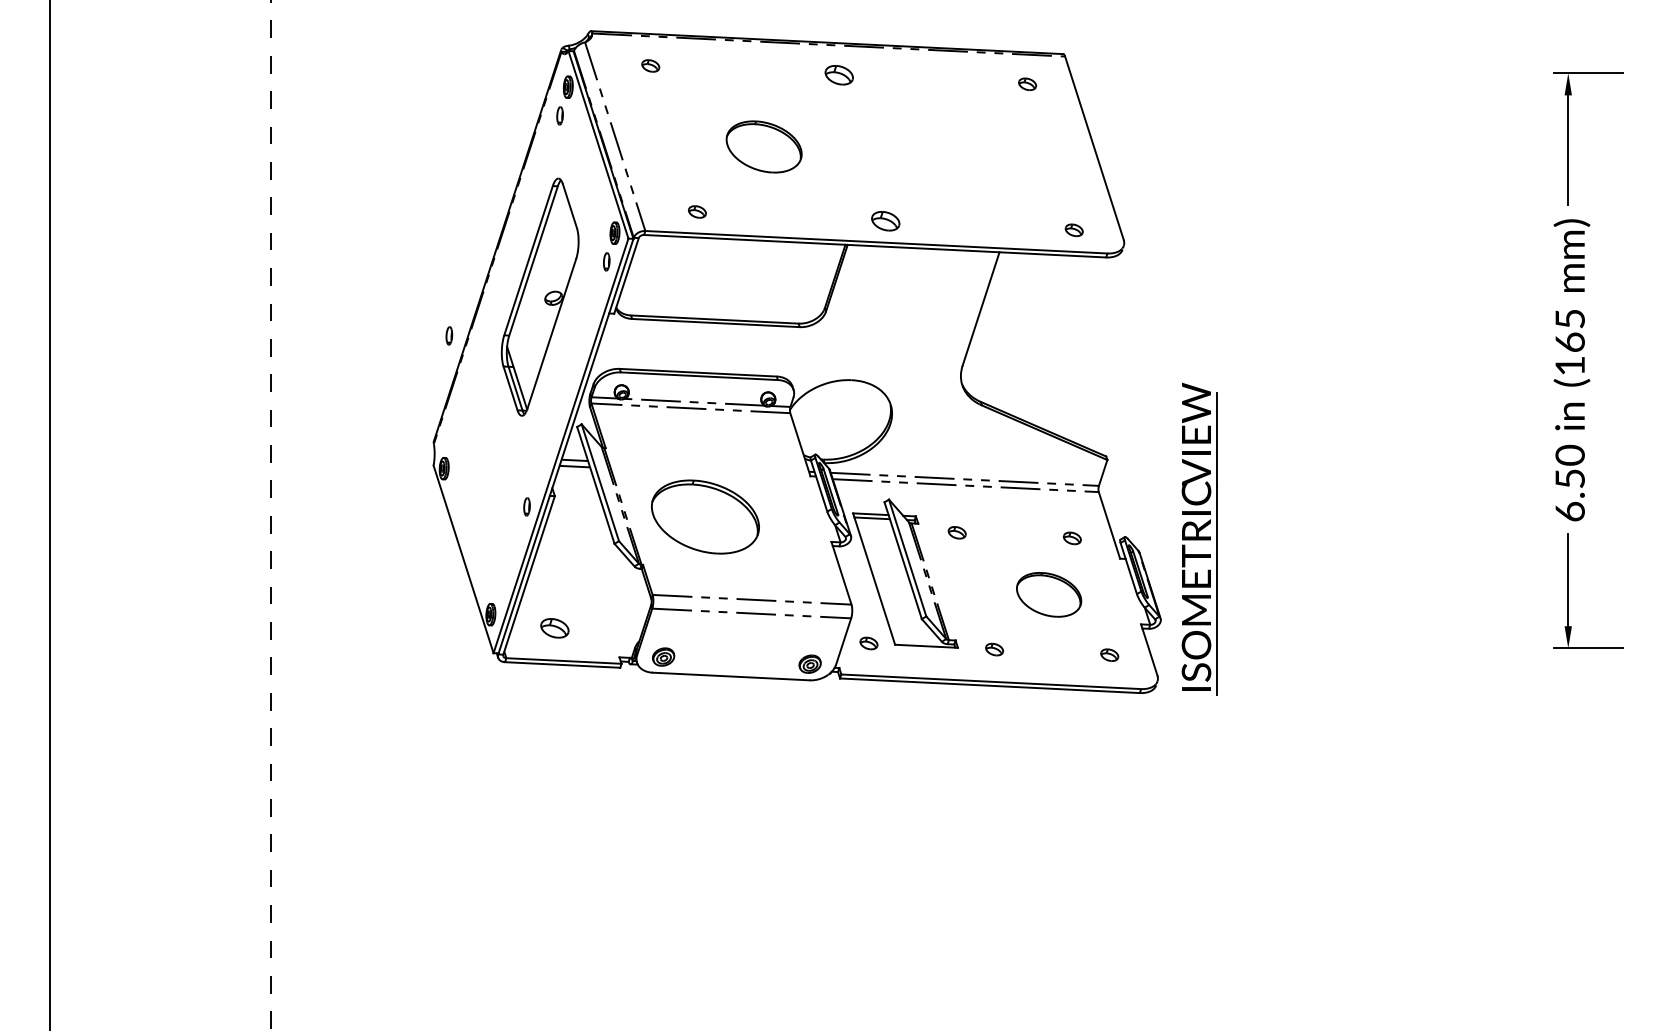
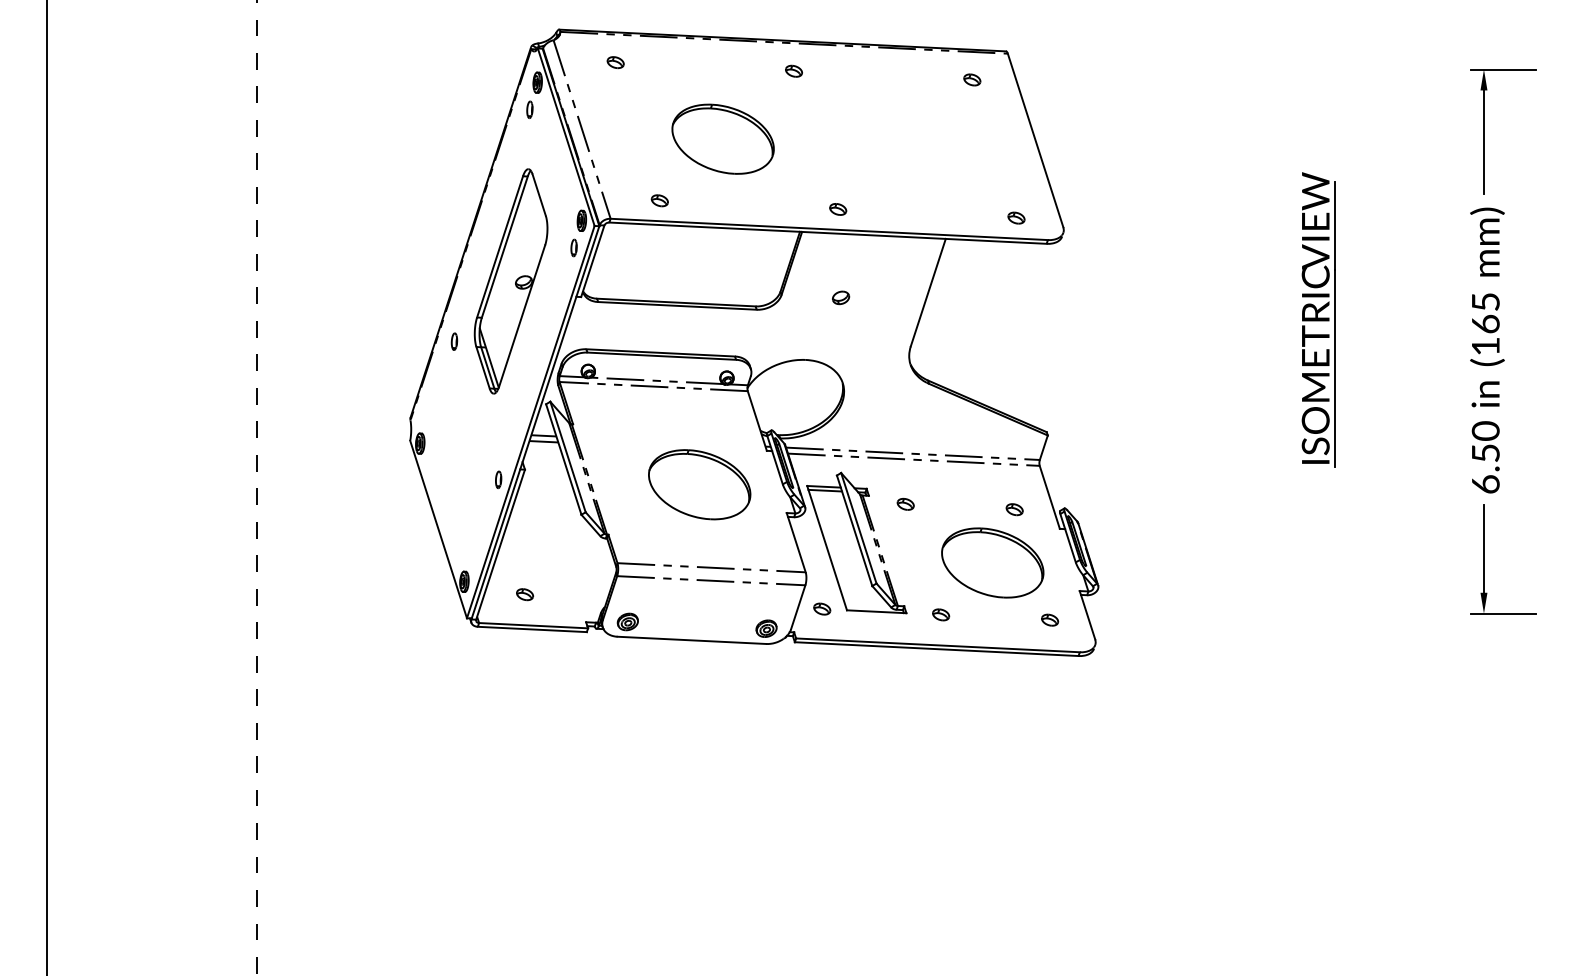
part: (838, 74) -> (793, 70), size x0.62
part: (763, 146) -> (722, 138), size x1.43
part: (885, 220) -> (837, 208), size x0.62
part: (888, 314) -> (840, 297), added
part: (449, 335) -> (454, 341), moved
part: (705, 516) -> (699, 484), moved
part: (1199, 538) -> (1318, 319), moved
part: (1048, 594) -> (992, 562), size x1.67
part: (554, 627) -> (524, 593), size x0.62

